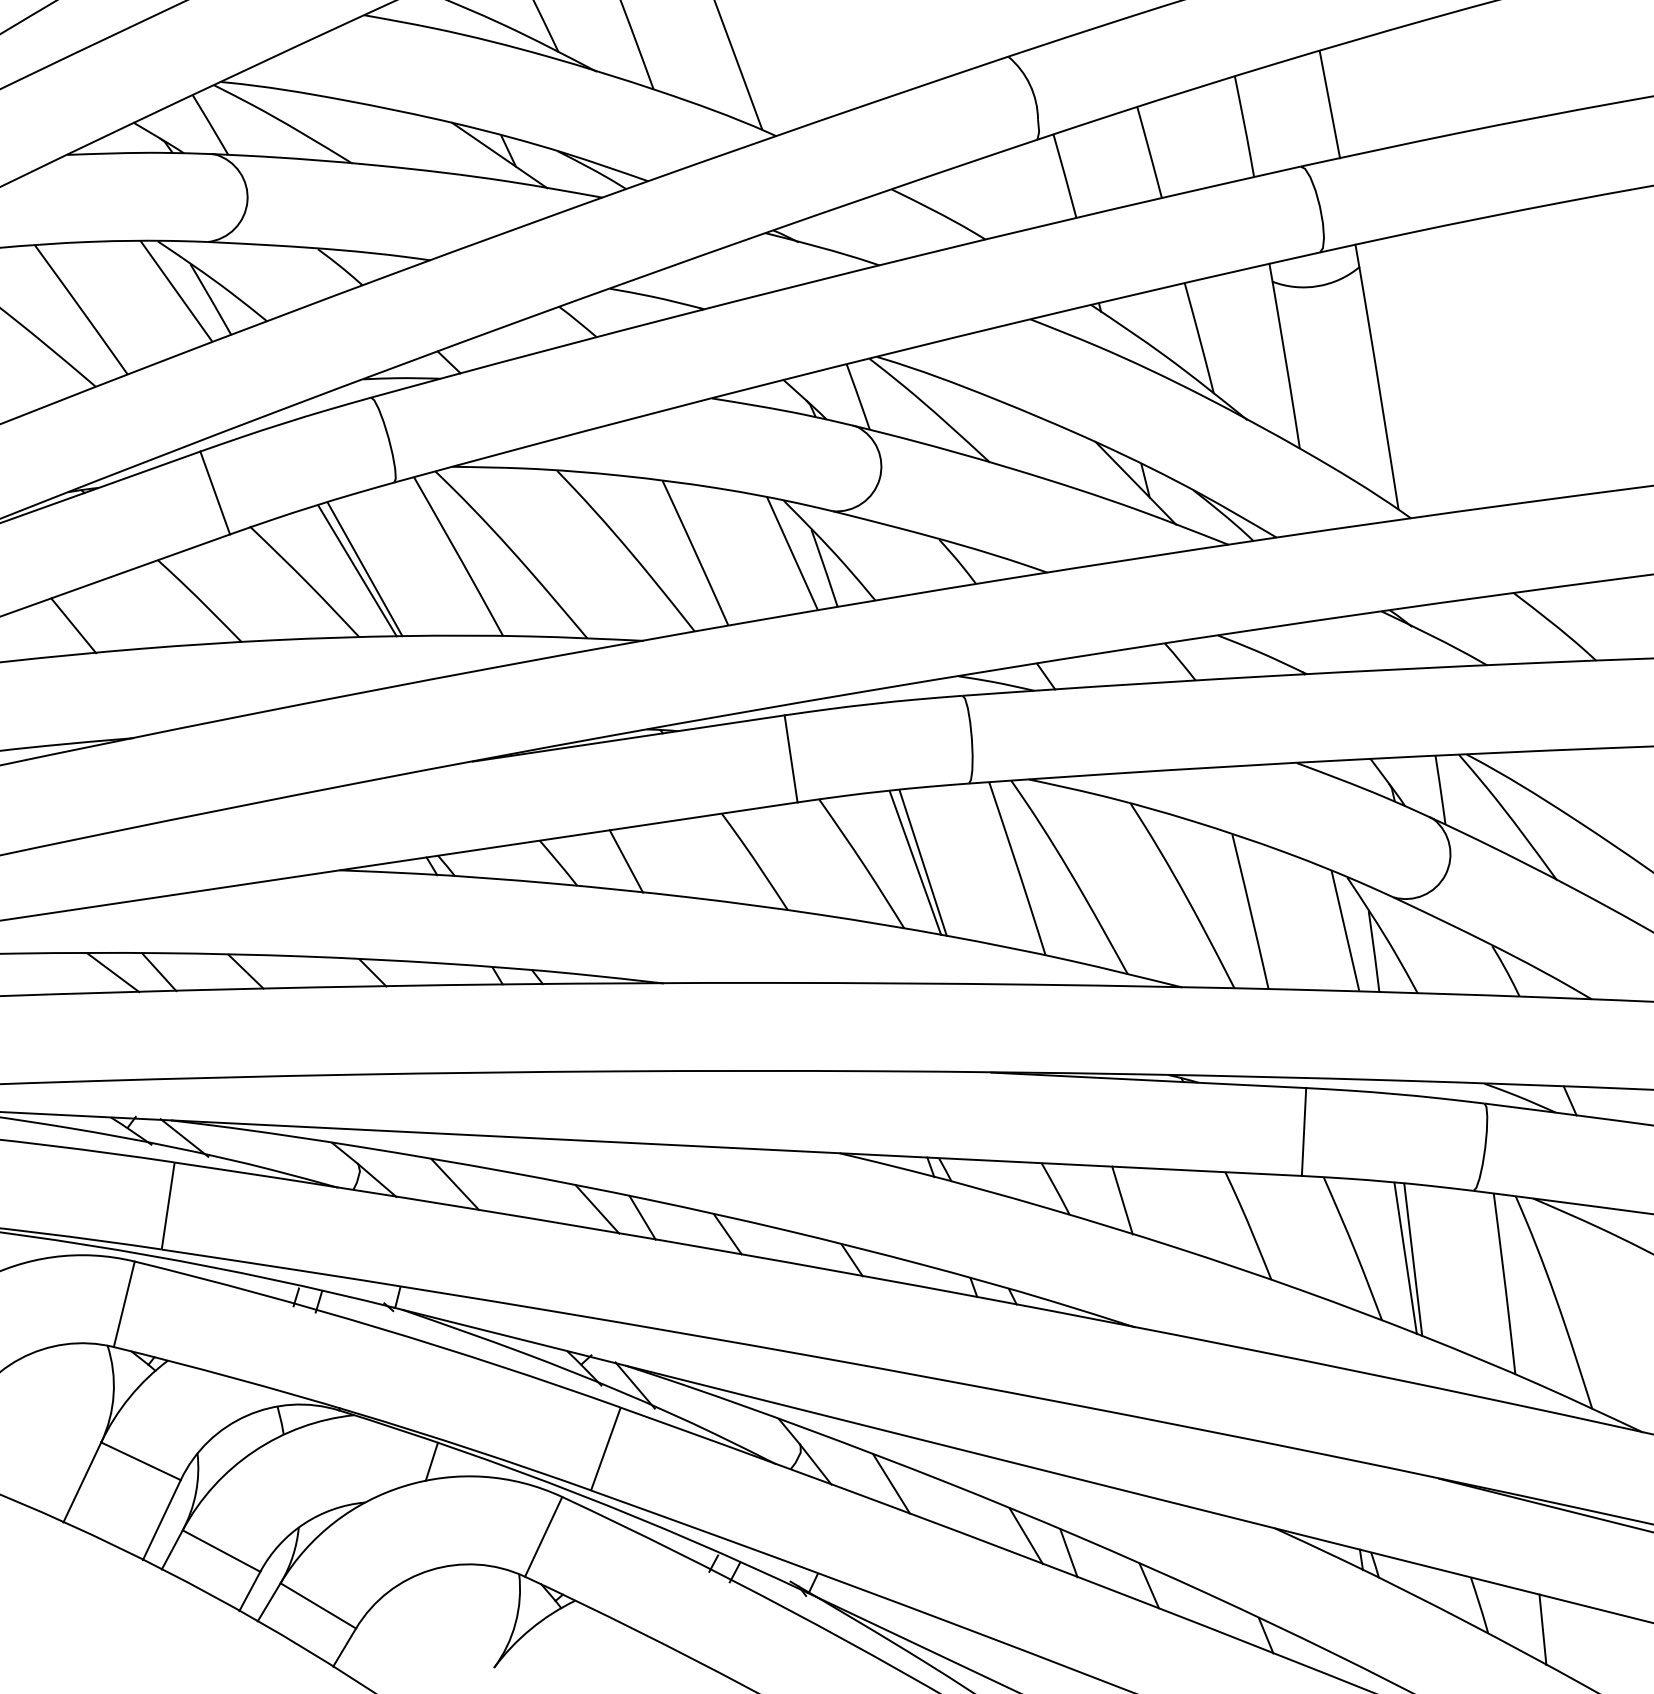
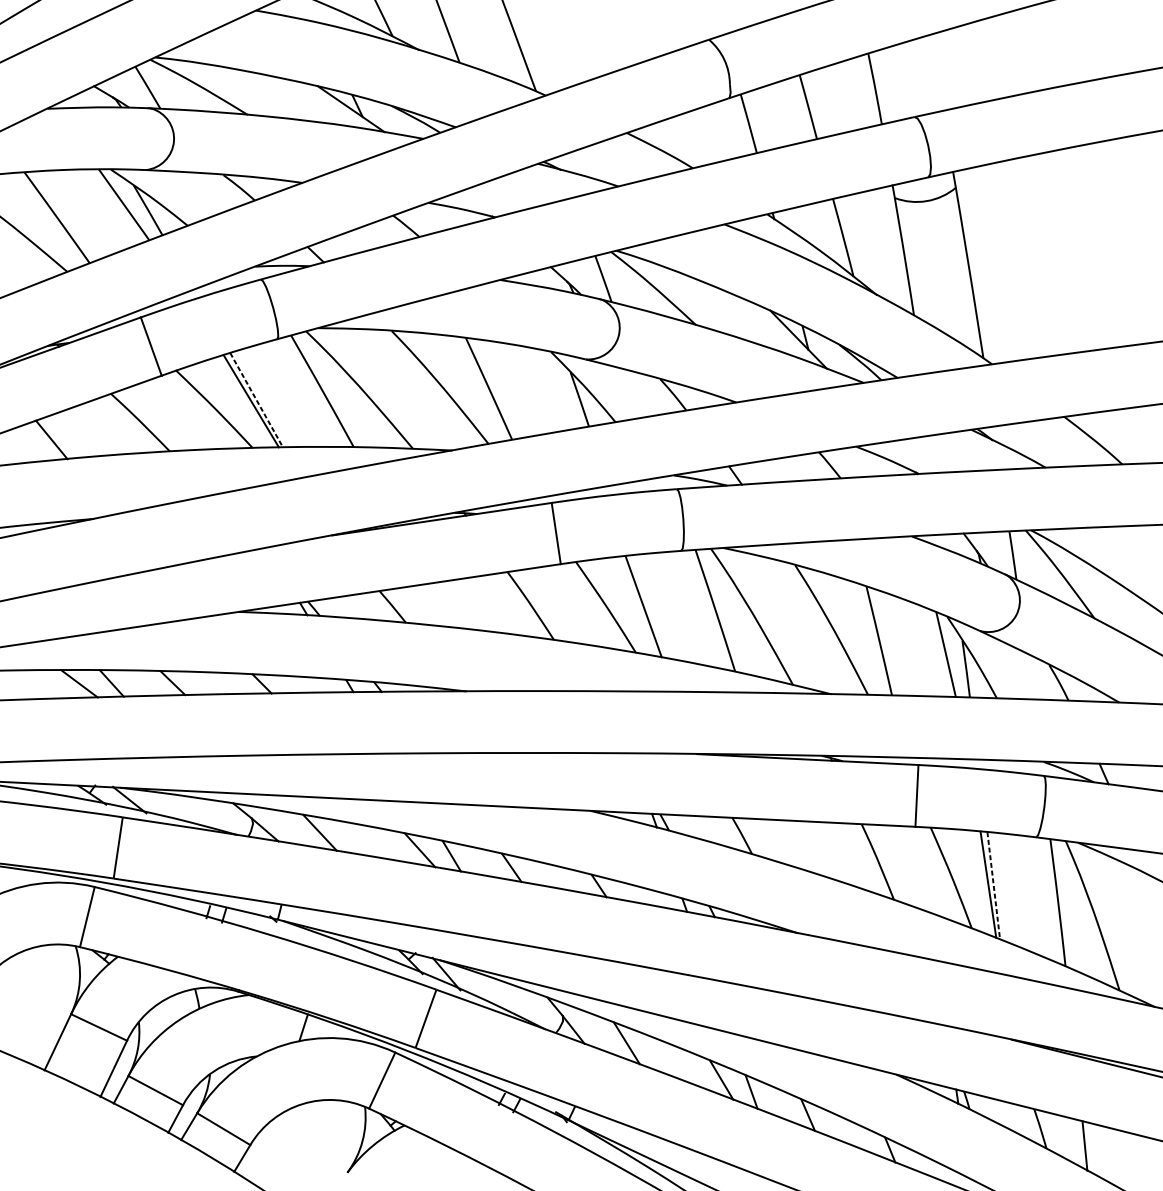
line: (1329, 104) -> (934, 73), removed
line: (792, 552) -> (557, 388), removed
line: (364, 569) -> (256, 400), solid -> dashed
line: (626, 861) -> (440, 605), removed
line: (922, 862) -> (648, 606), removed
line: (1122, 1200) -> (789, 844), removed
line: (1413, 1259) -> (993, 885), solid -> dashed

